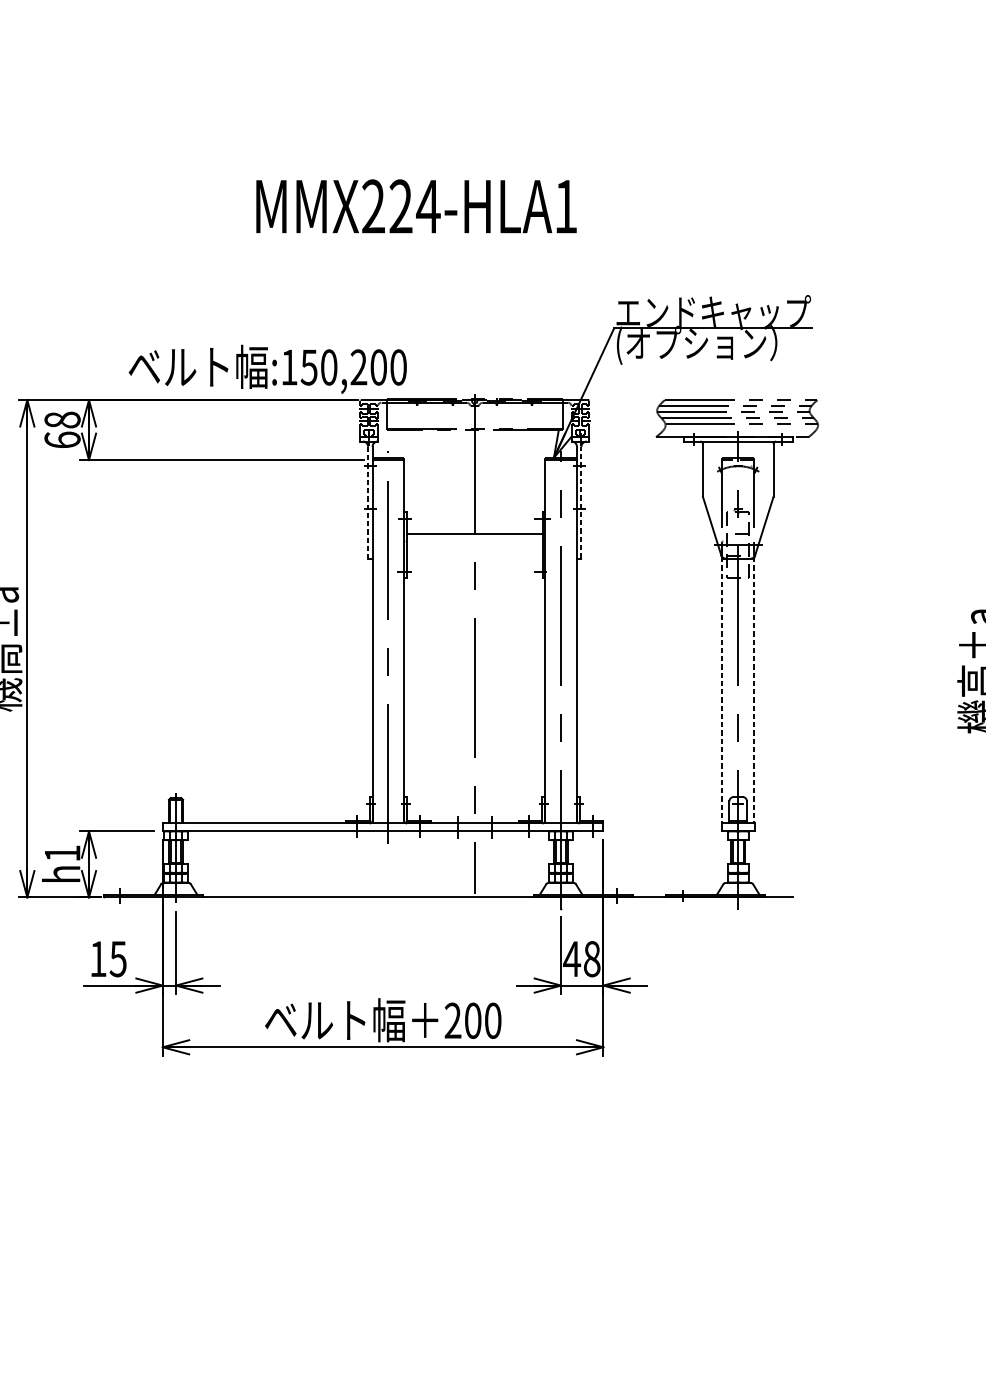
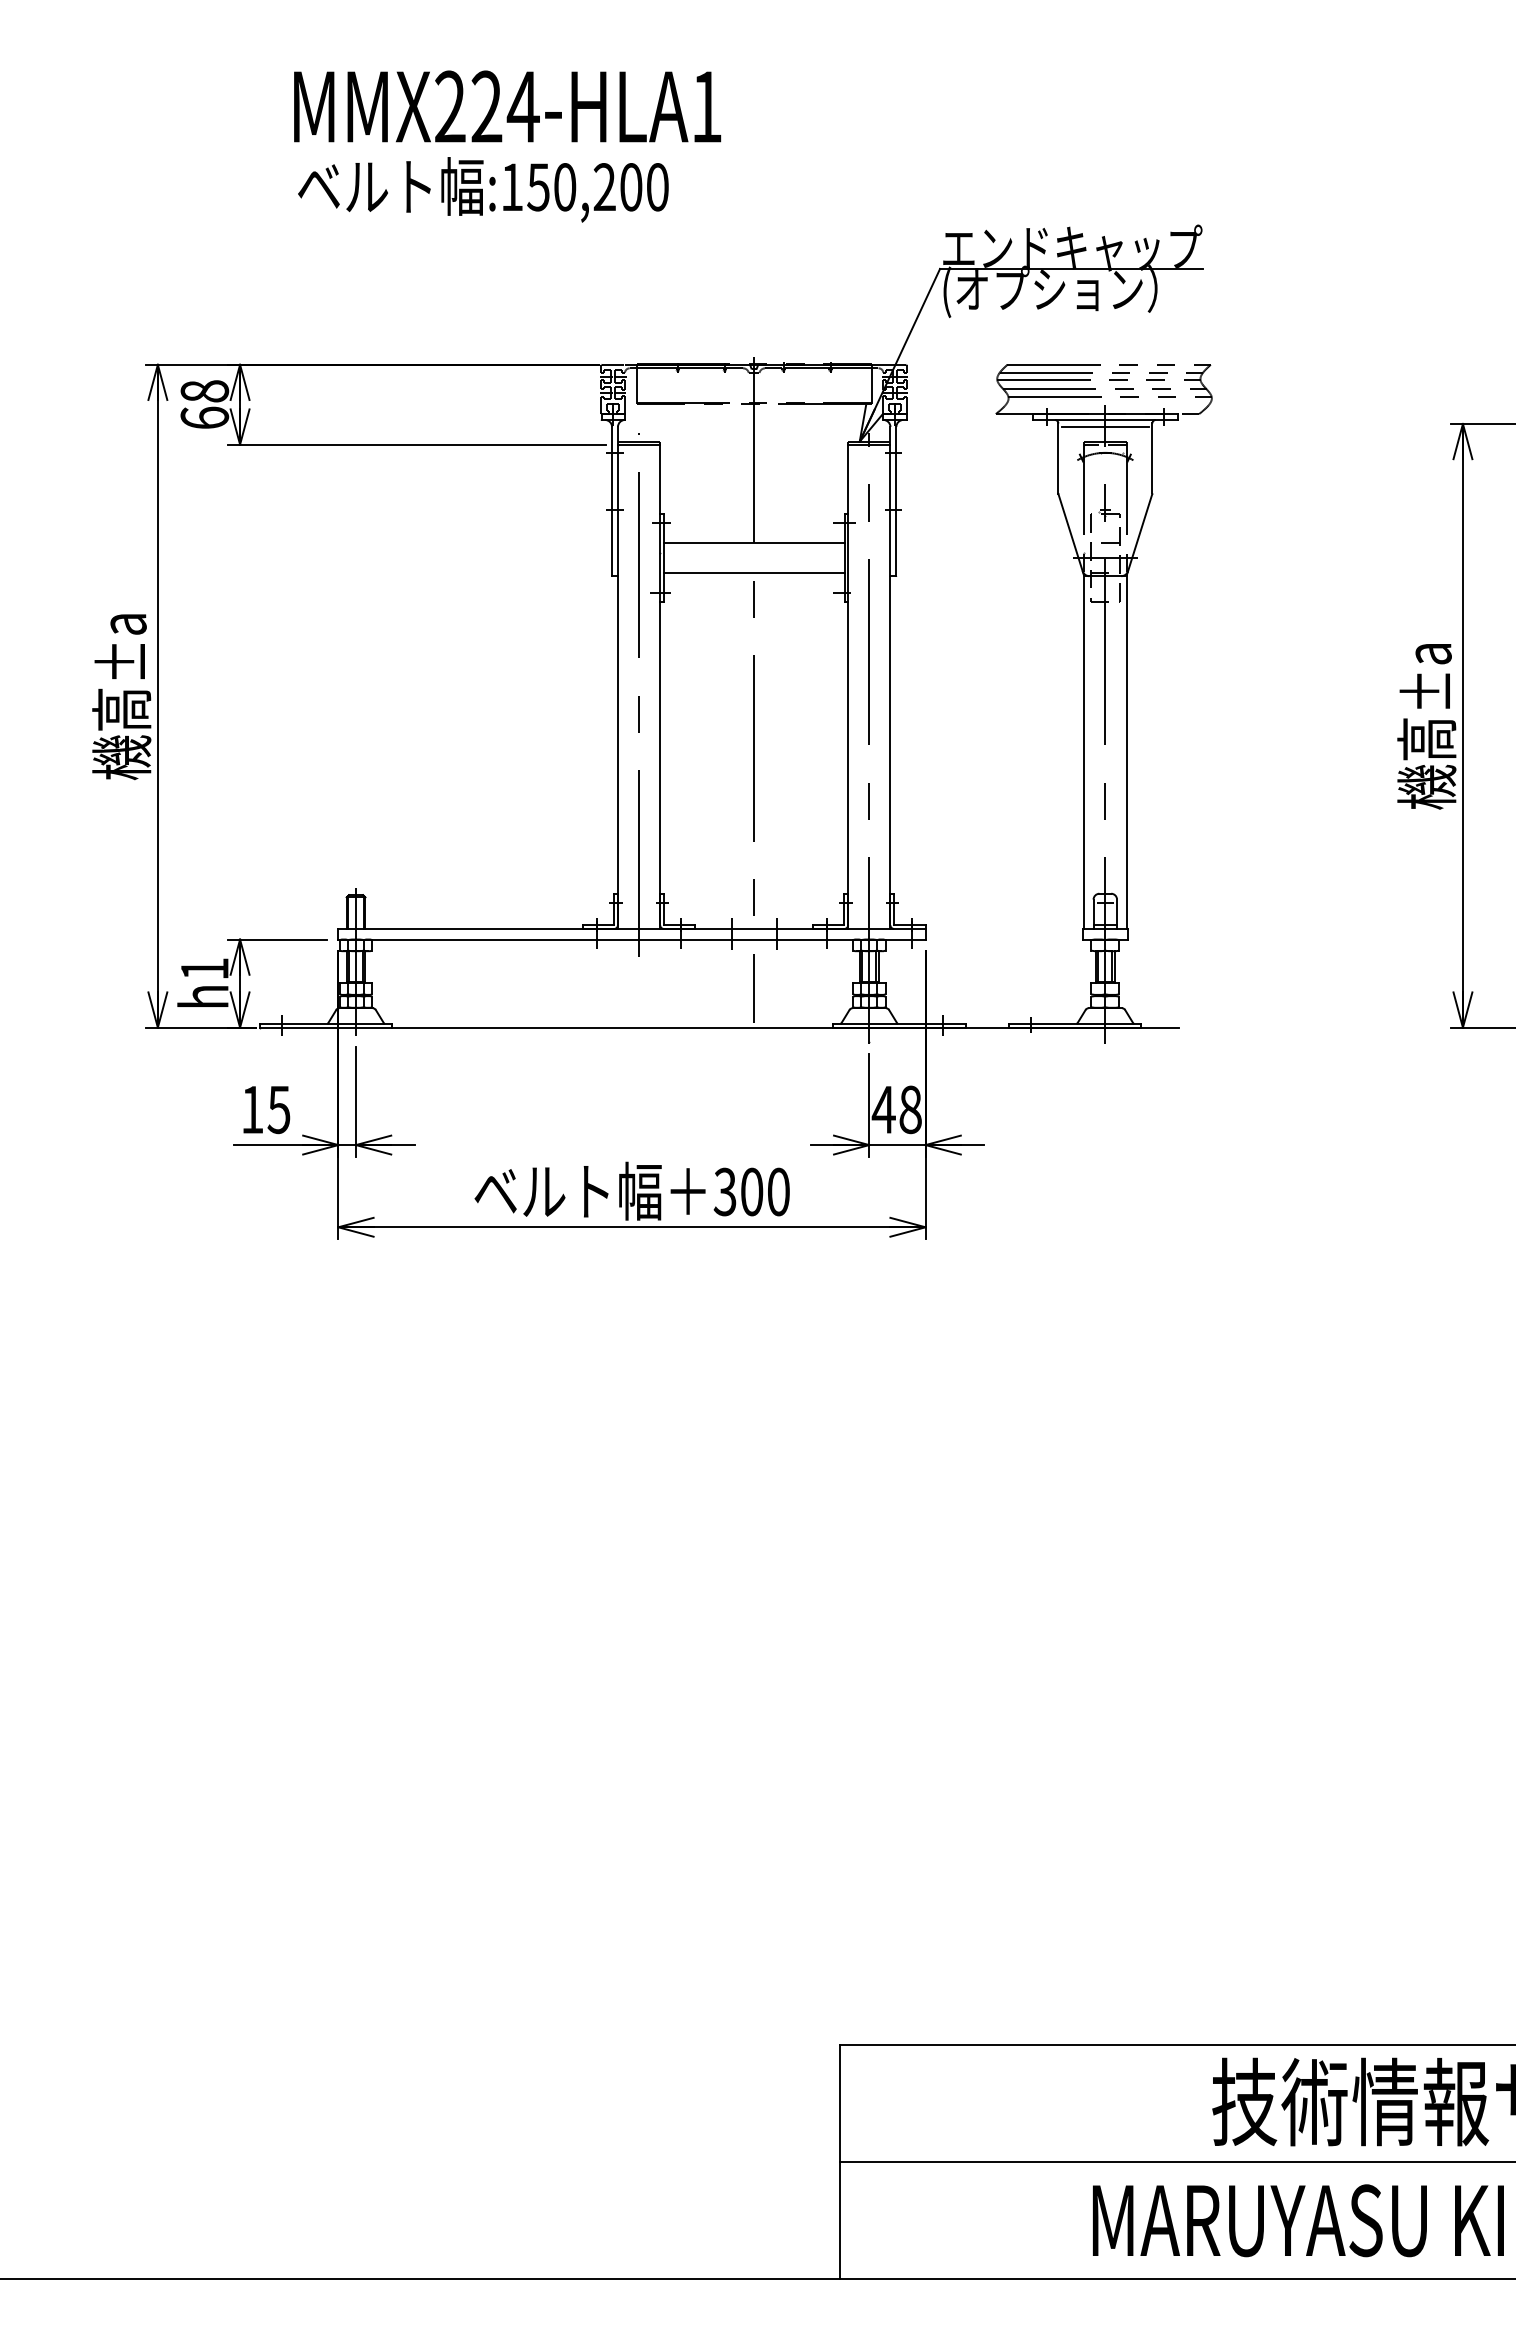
text: (416, 206) -> (507, 106), moved
text: (267, 369) -> (483, 189), moved
line: (737, 447) -> (1104, 427), added
line: (581, 501) -> (896, 500), dashed -> solid
line: (368, 502) -> (612, 501), dashed -> solid
line: (474, 555) -> (753, 572), added
line: (722, 690) -> (1084, 751), dashed -> solid
line: (754, 690) -> (1126, 751), dashed -> solid
text: (452, 1021) -> (724, 1192), 200 -> 300

